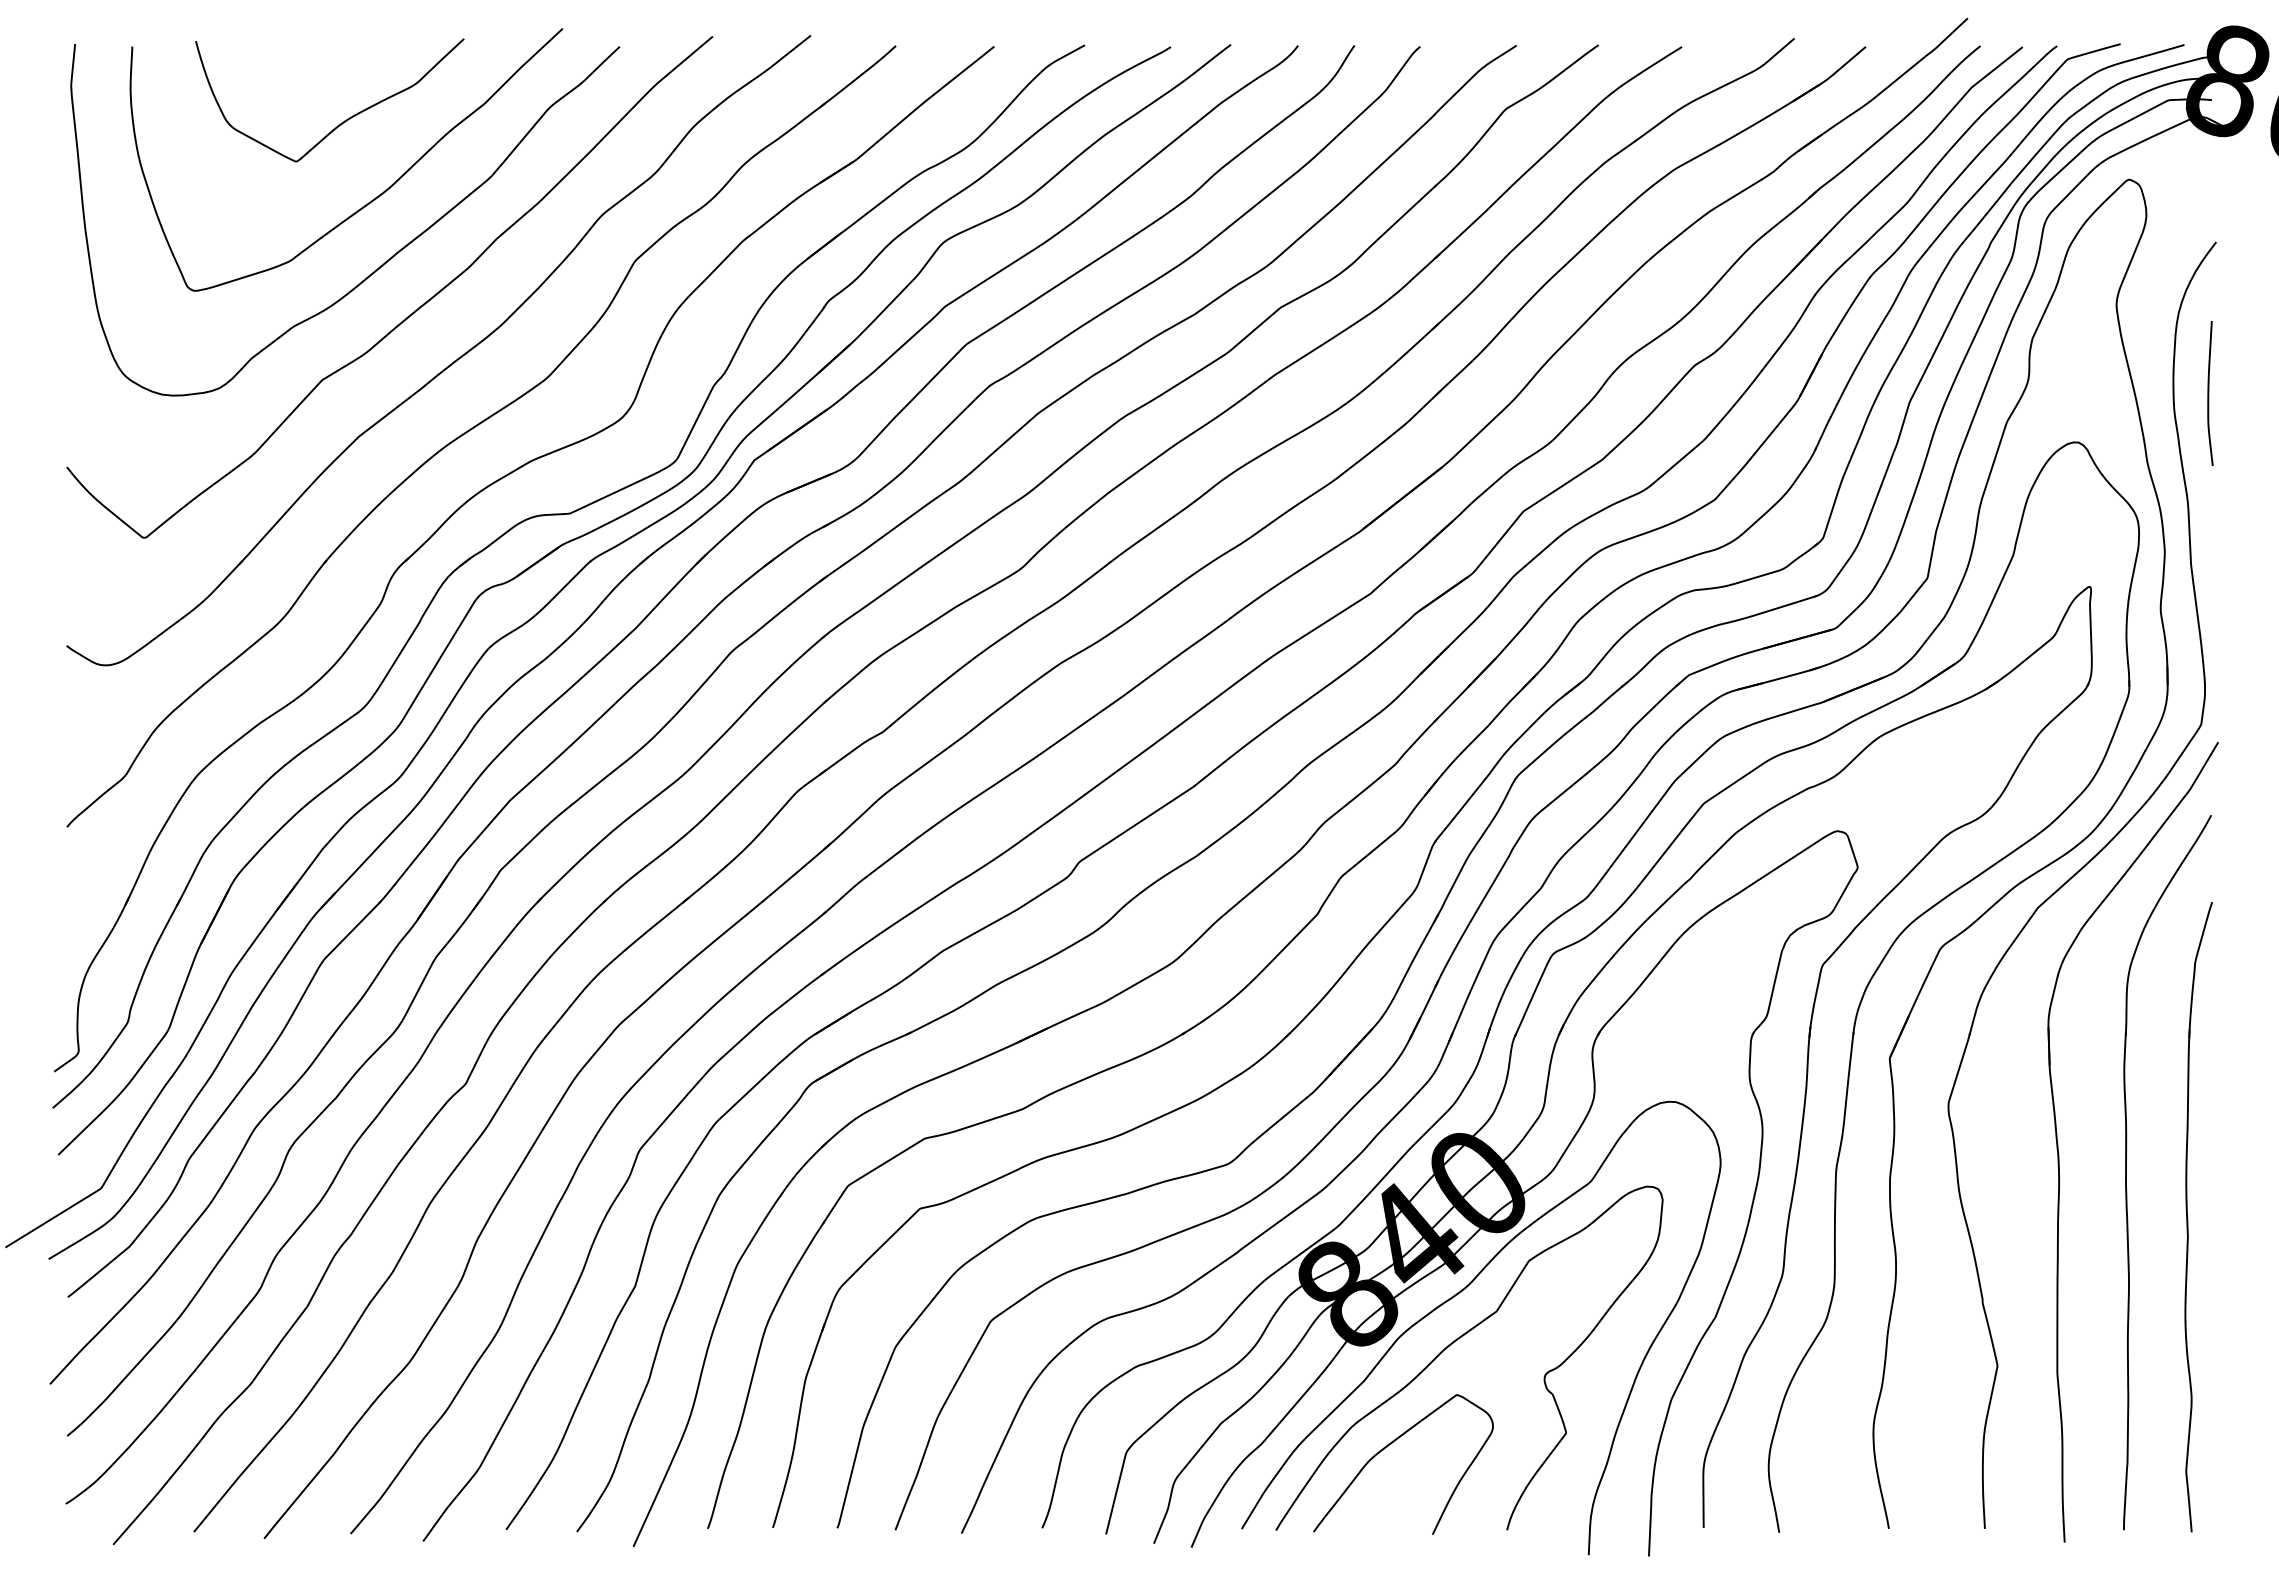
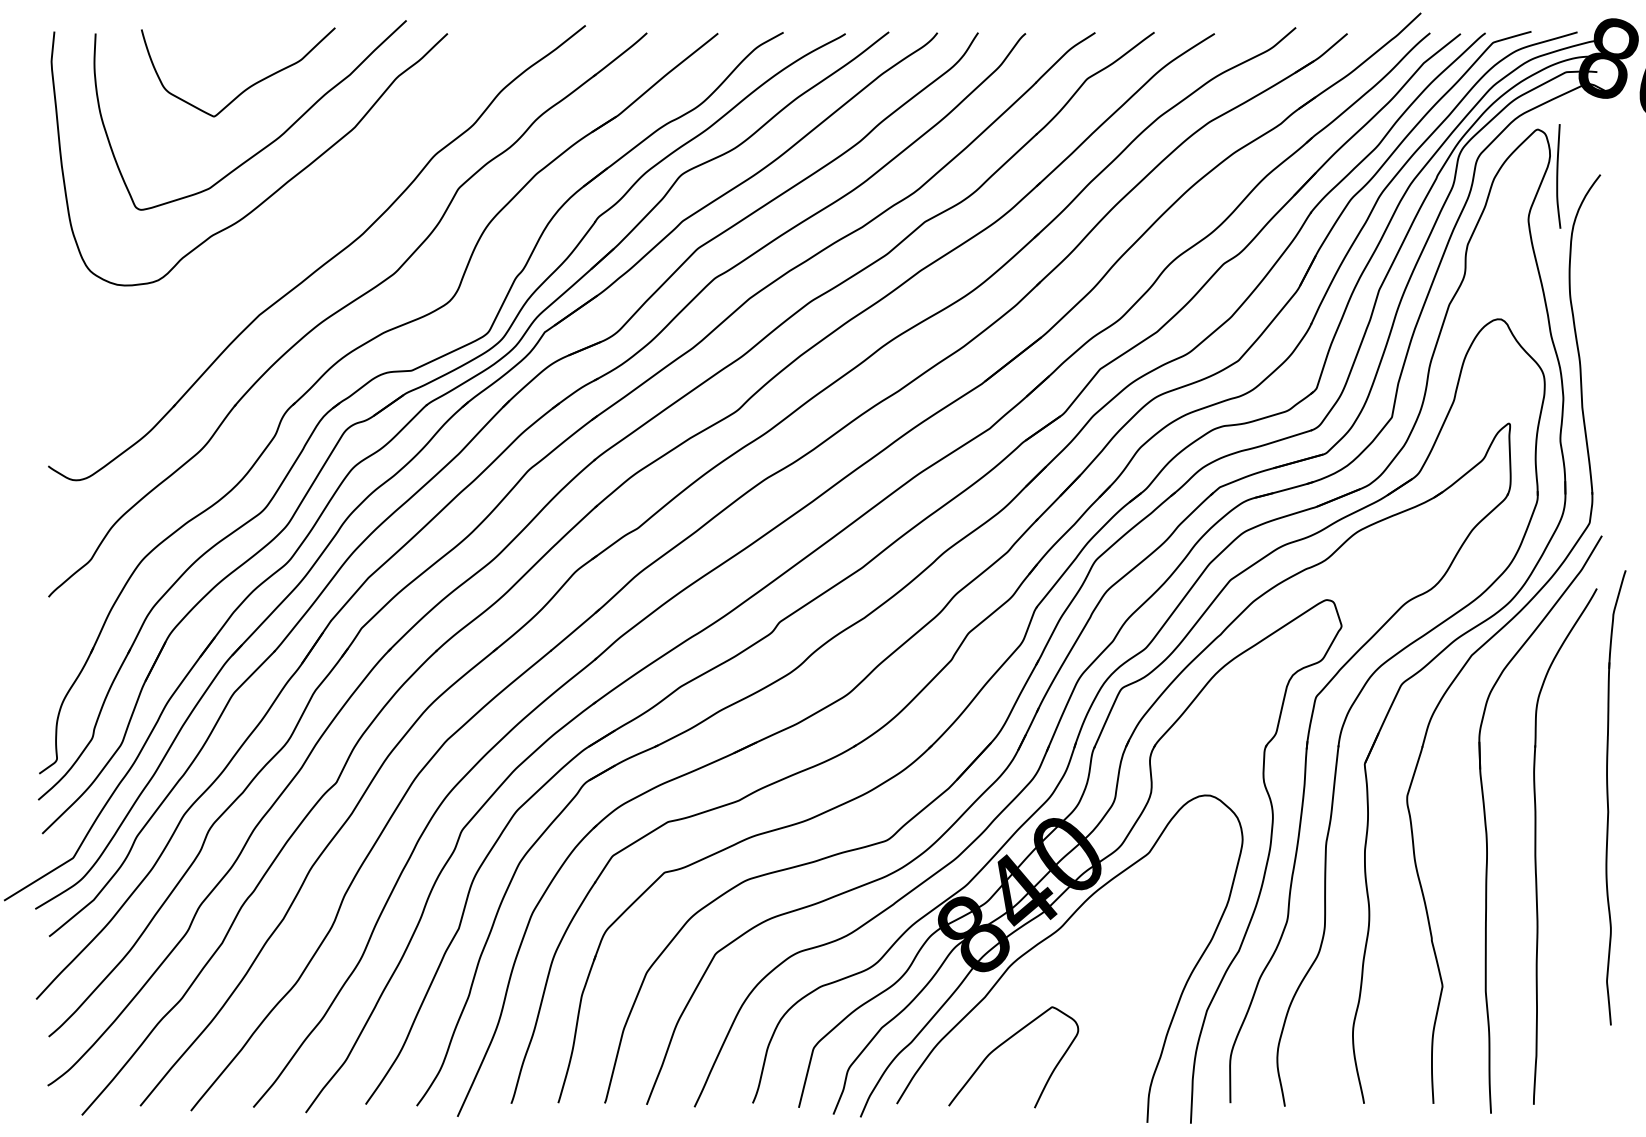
curve: (408, 315) -> (295, 227), removed
curve: (2209, 393) -> (1558, 176), moved
part: (2188, 1218) -> (1608, 798), moved
curve: (1456, 1341) -> (1051, 968), removed

